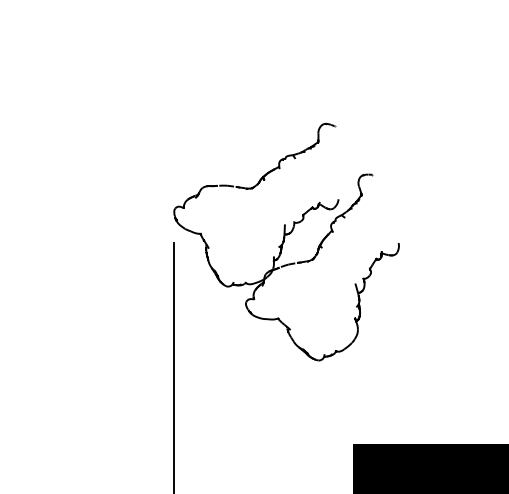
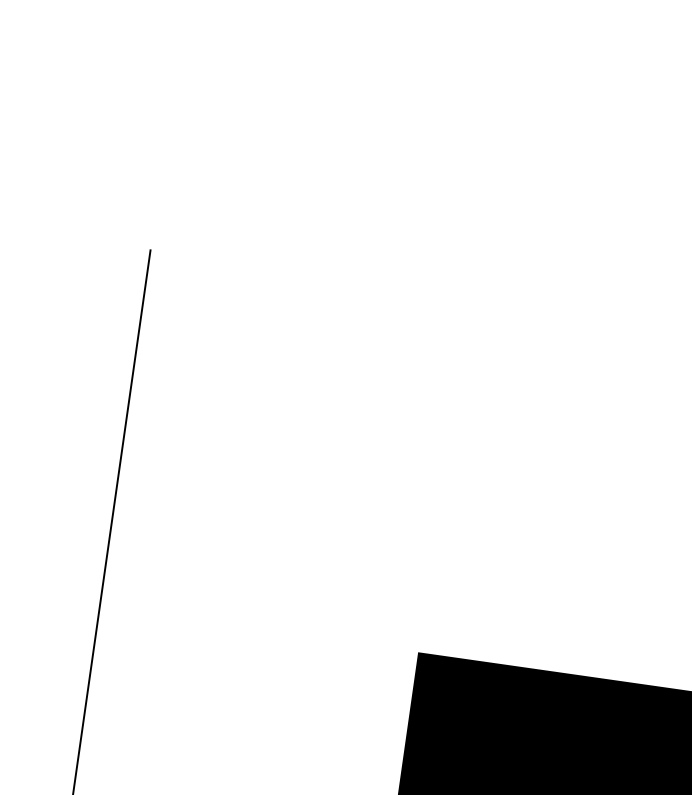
part: (286, 242) -> (350, 277), removed

